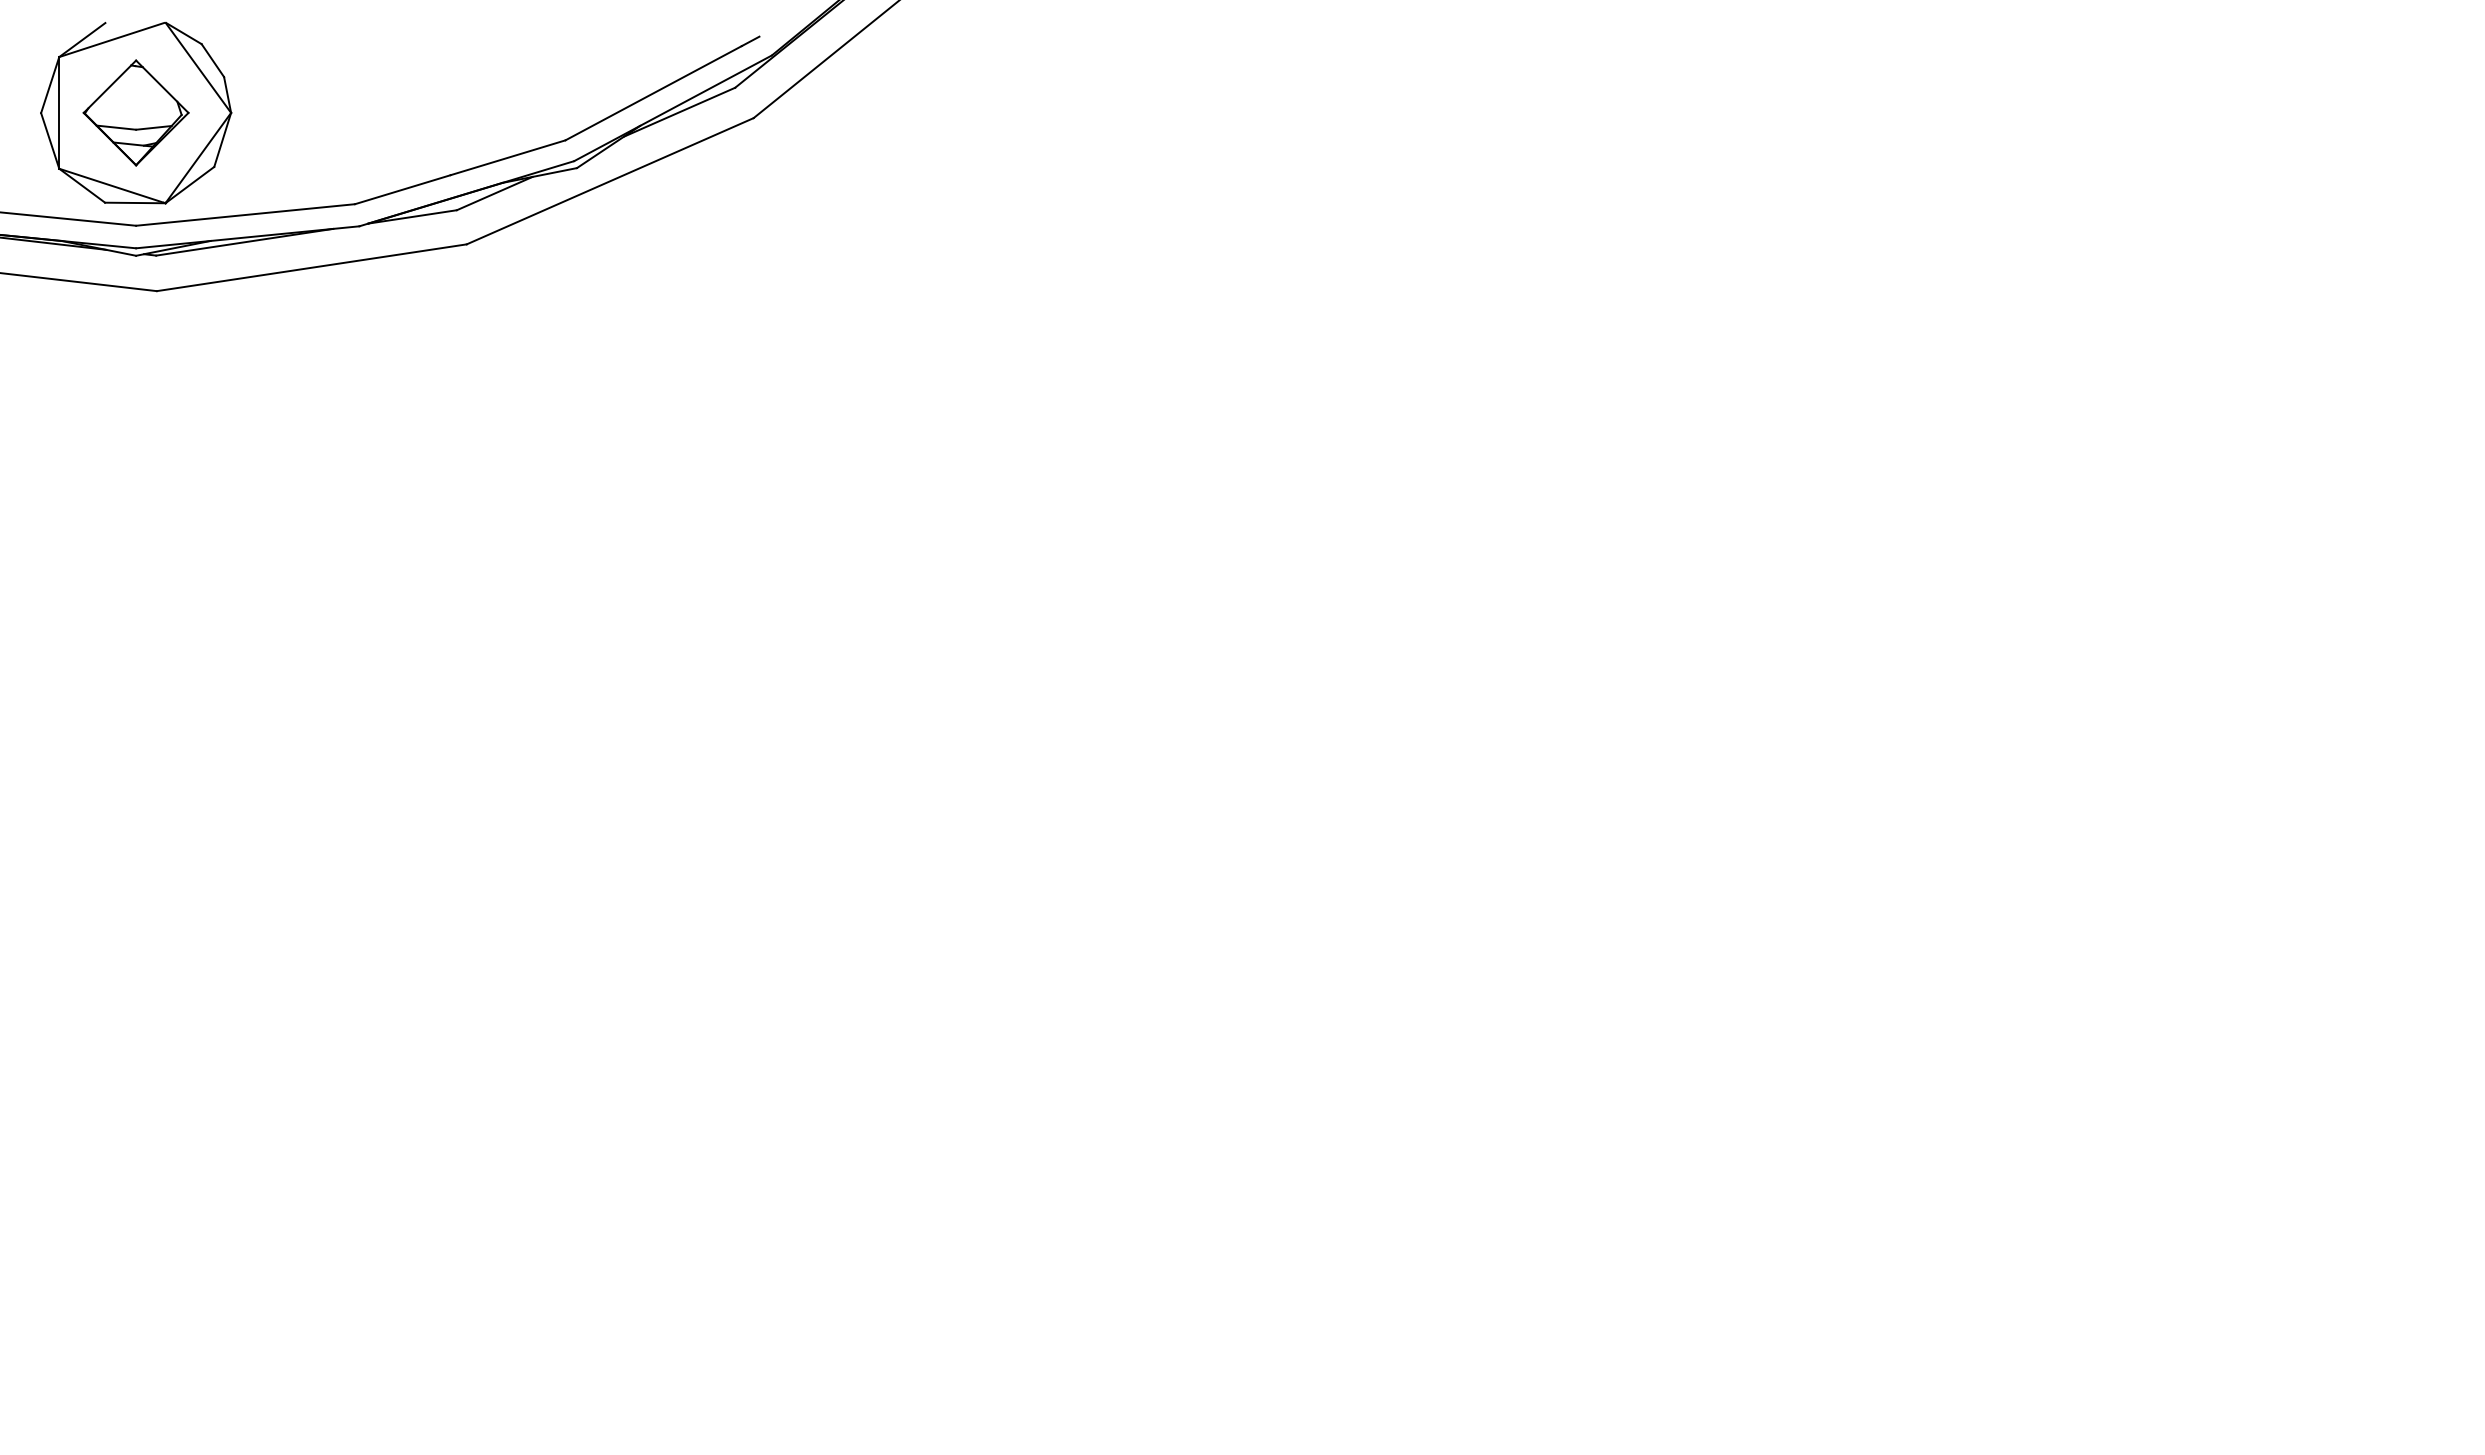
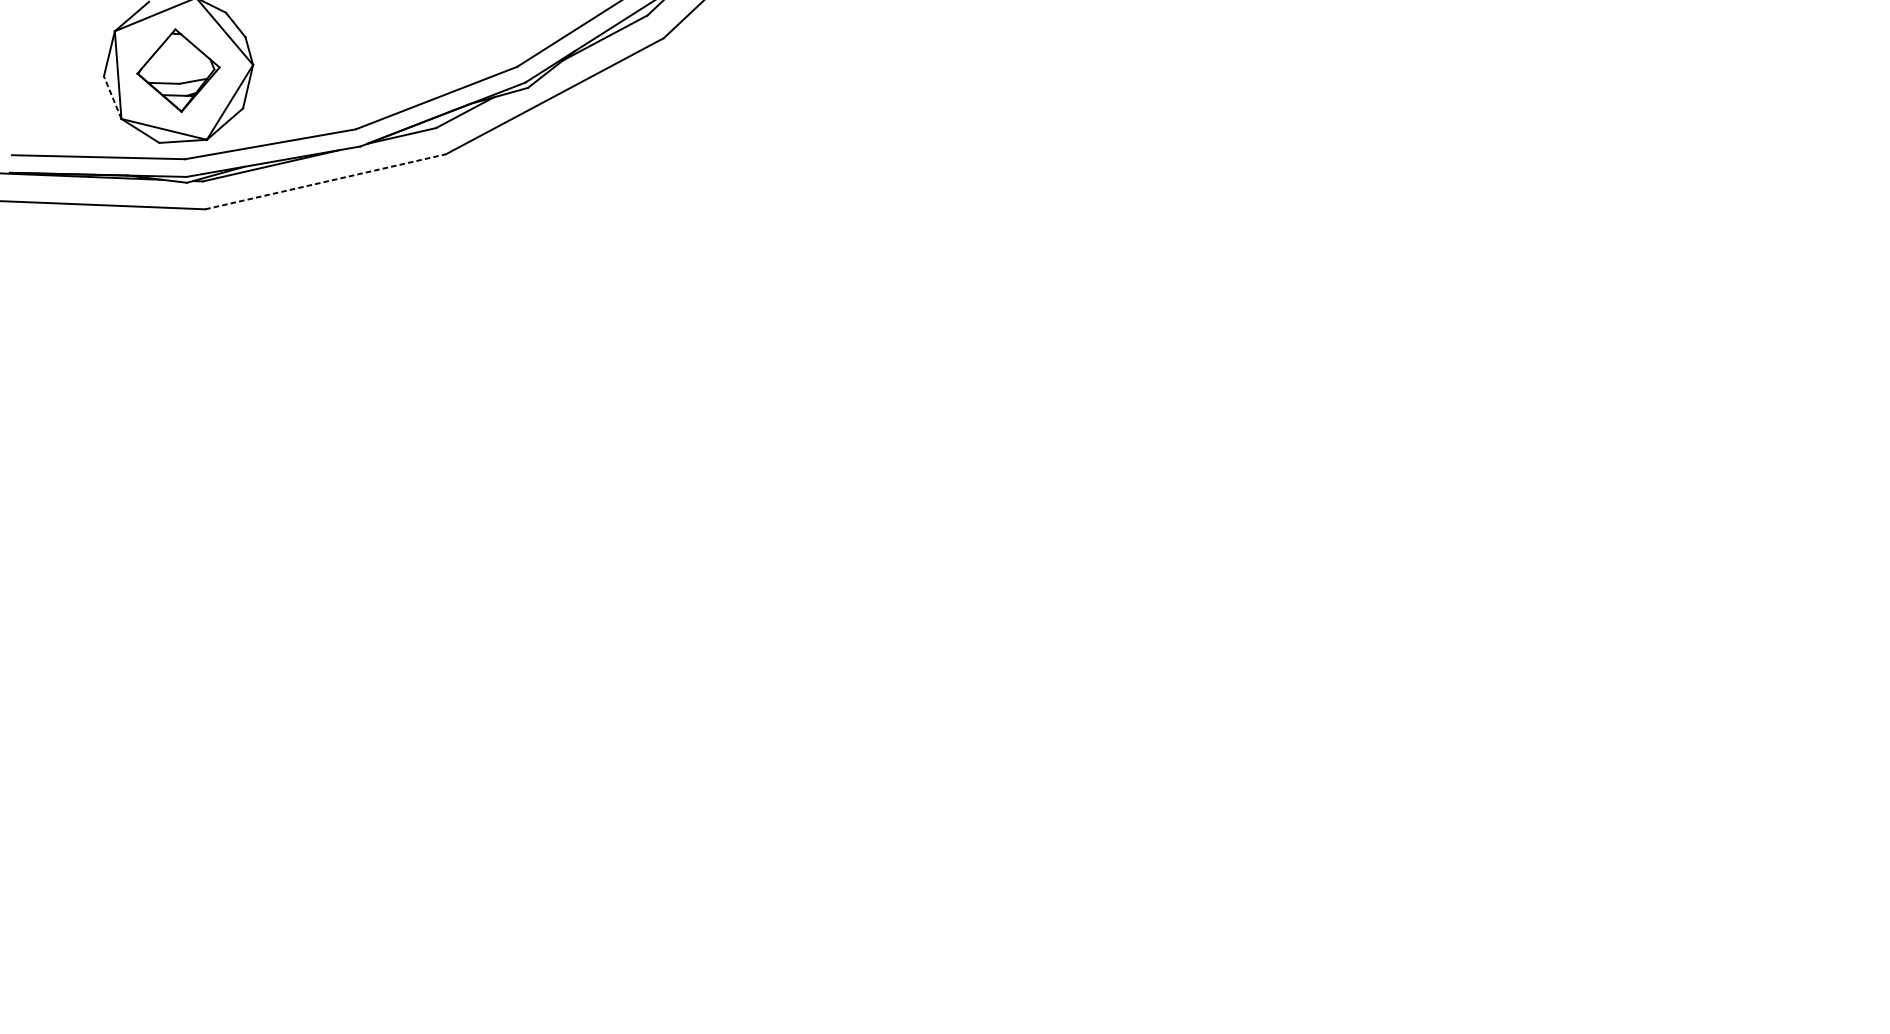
line: (50, 140) -> (112, 97), solid -> dashed
line: (311, 267) -> (325, 181), solid -> dashed

